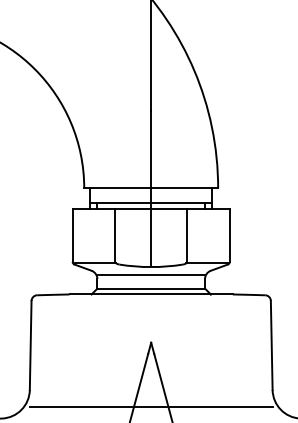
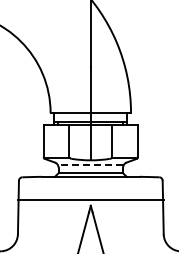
line: (150, 275) -> (90, 165), solid -> dashed
line: (150, 407) -> (90, 200), moved

